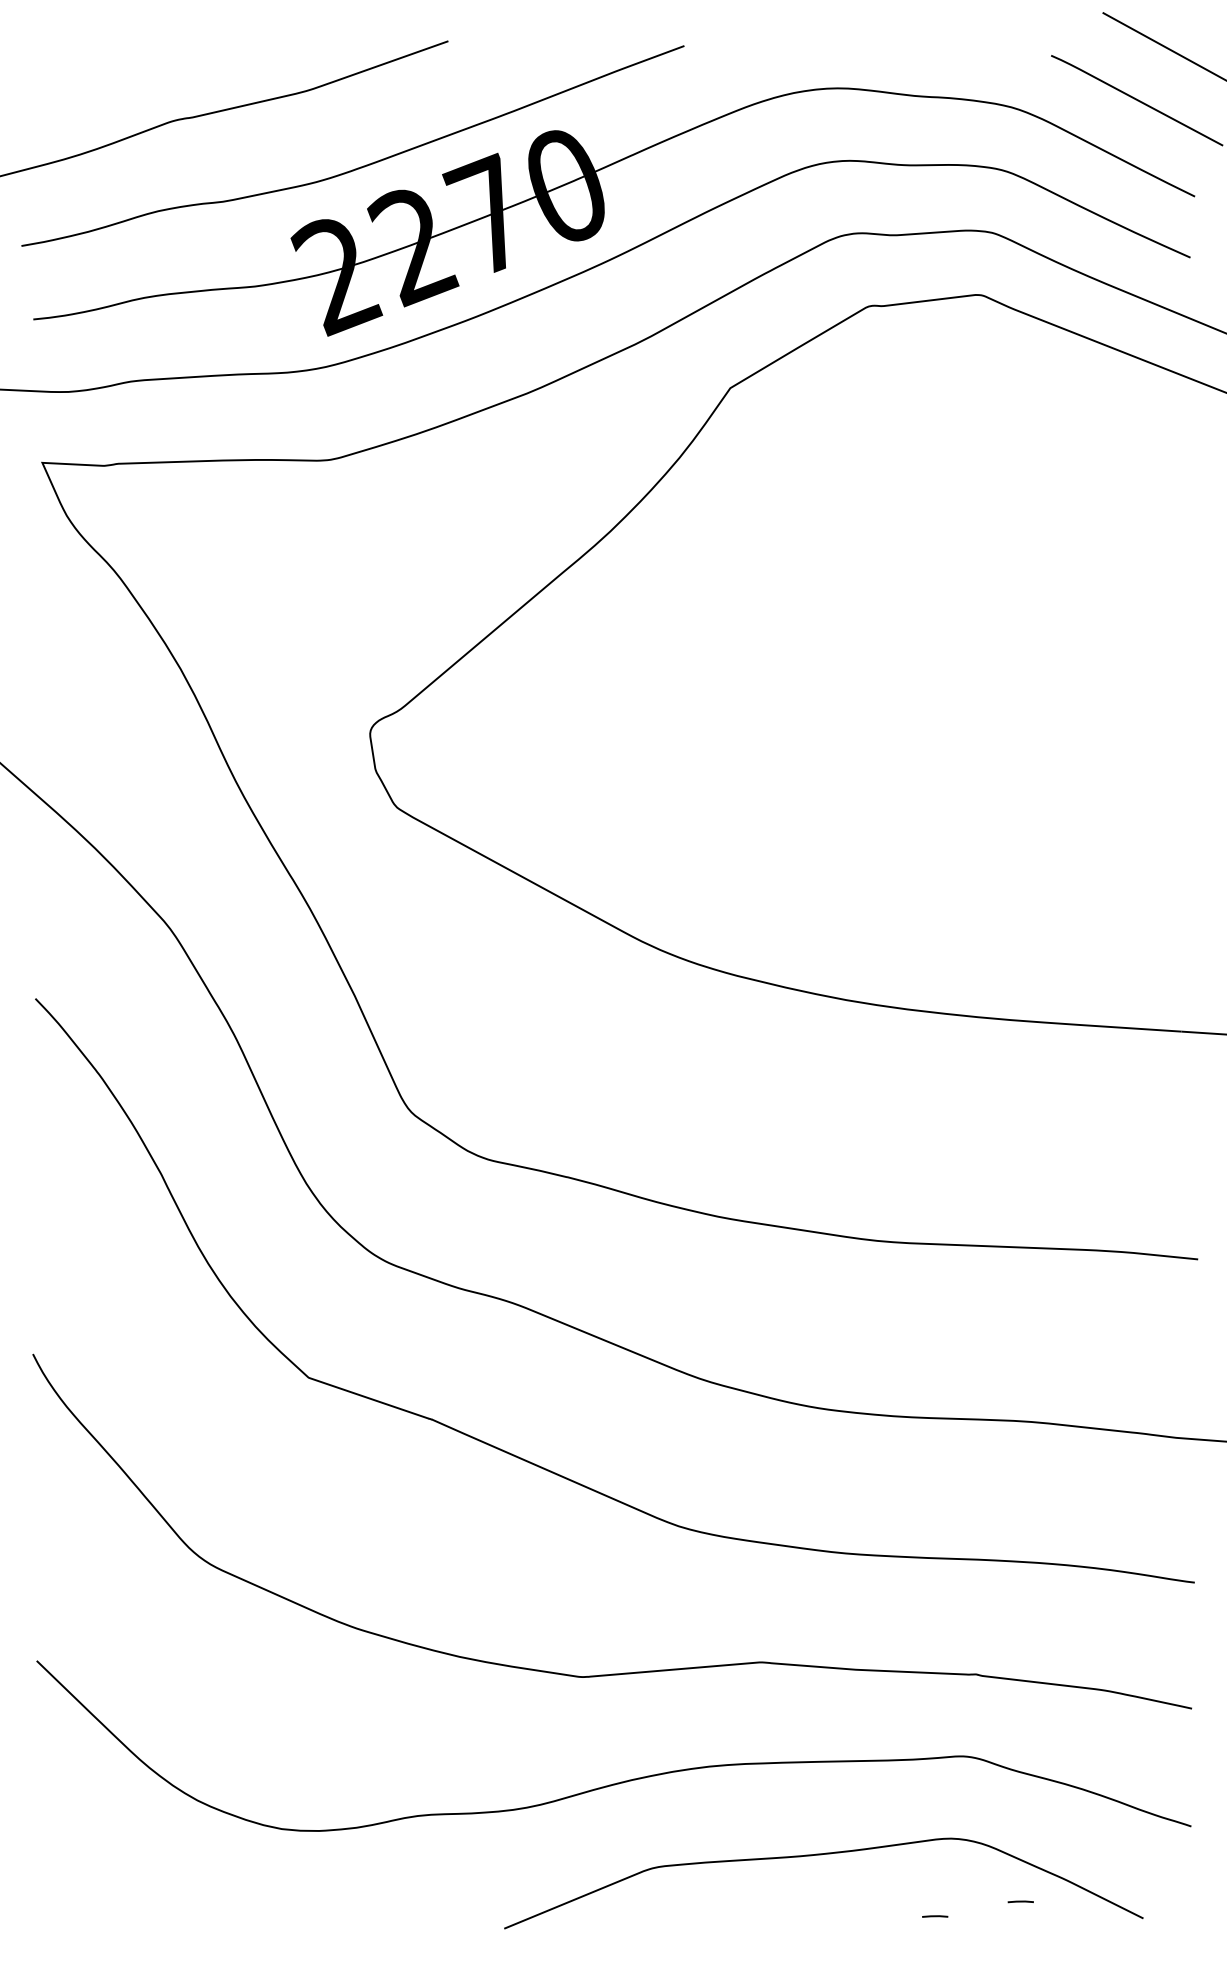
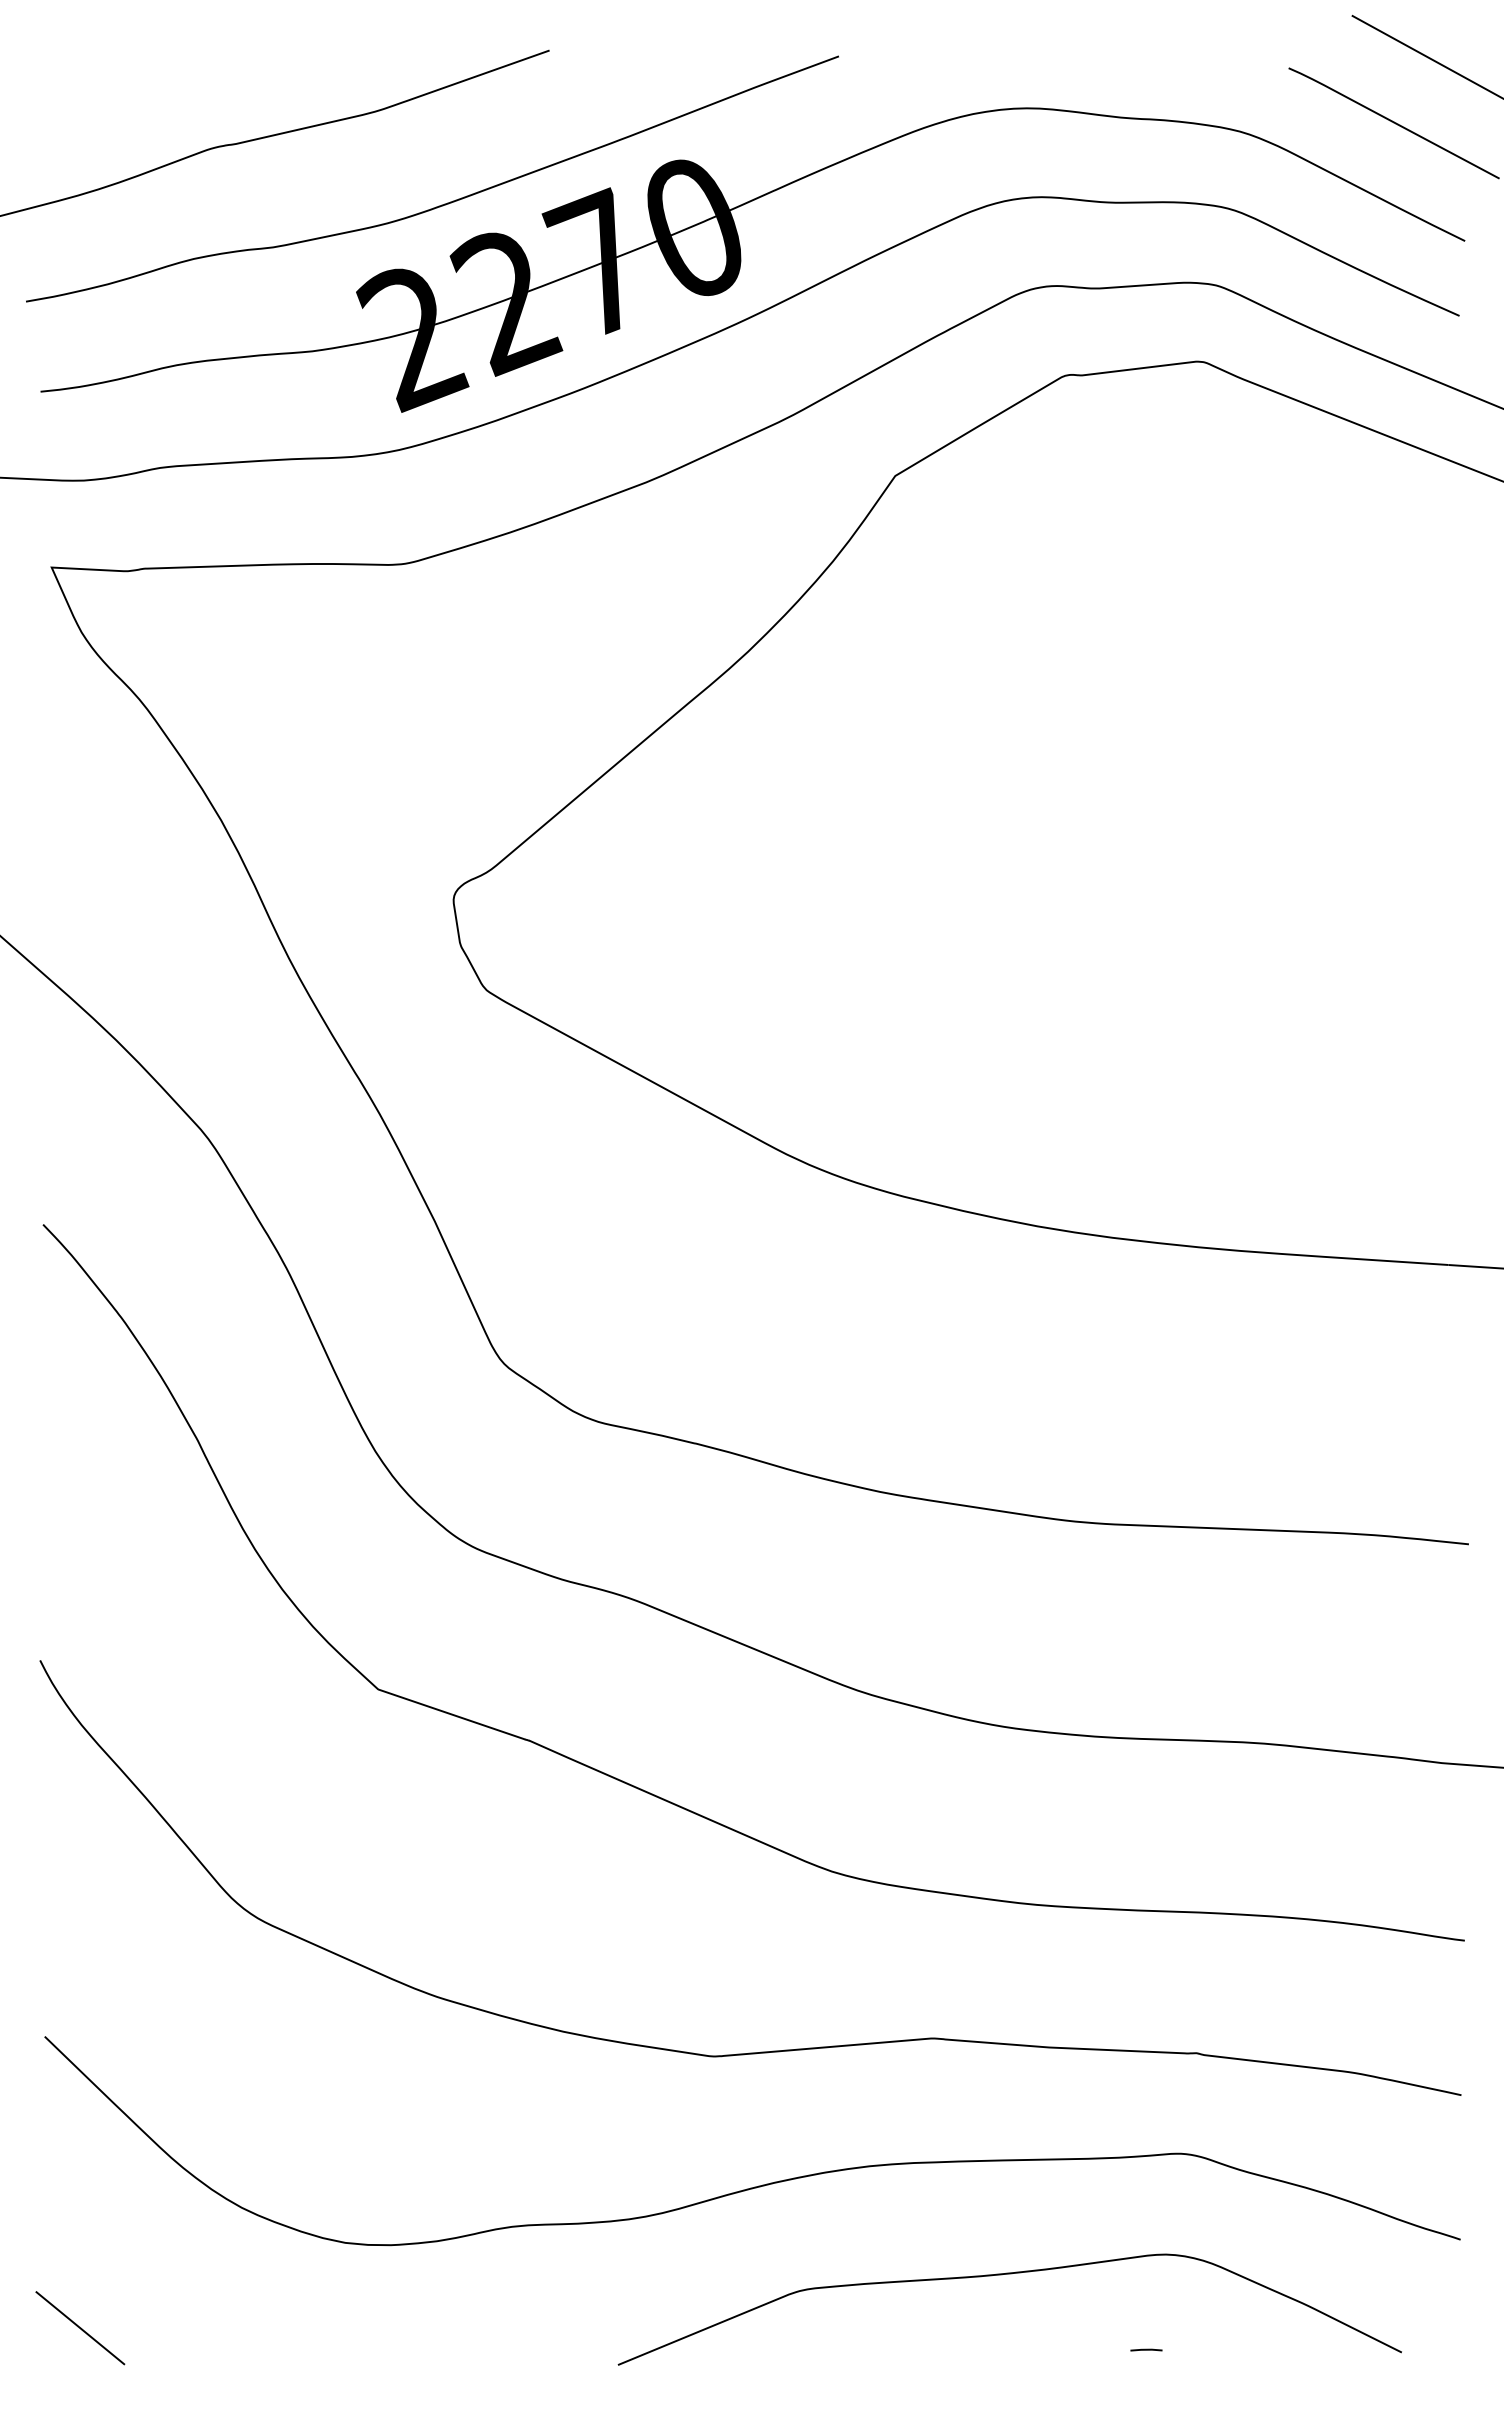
line: (65, 1898) -> (80, 2328), added
line: (1020, 1901) -> (1251, 2331), removed

